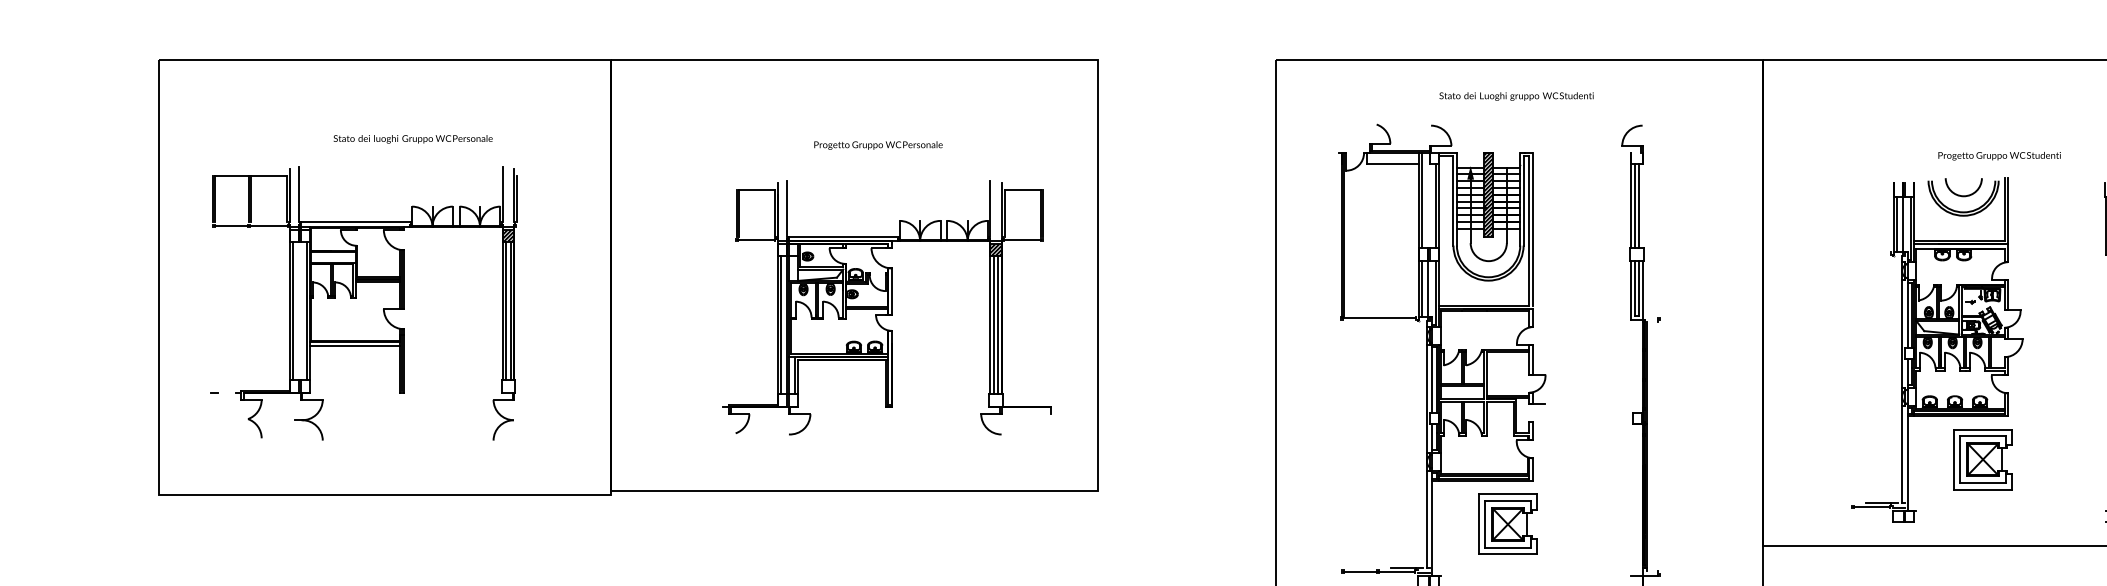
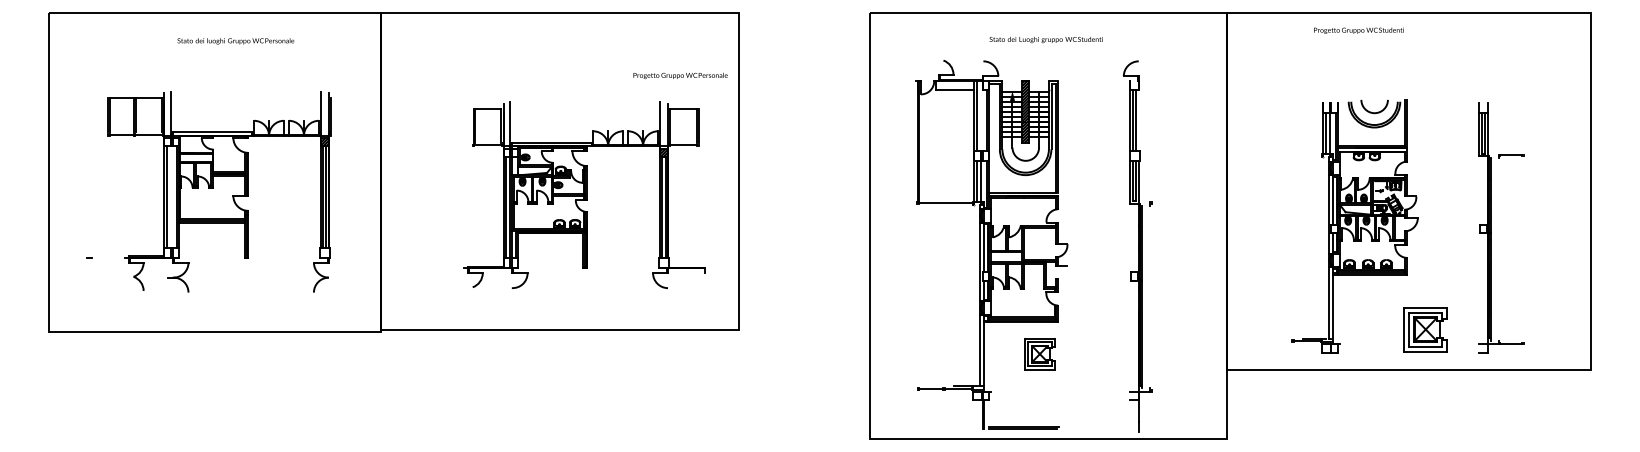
text: (412, 139) -> (235, 41), moved
text: (878, 144) -> (680, 75), moved
text: (1999, 155) -> (1358, 30), moved
part: (364, 302) -> (219, 191), moved
part: (1982, 459) -> (1425, 329), moved
part: (1507, 523) -> (1039, 353), size x0.7

